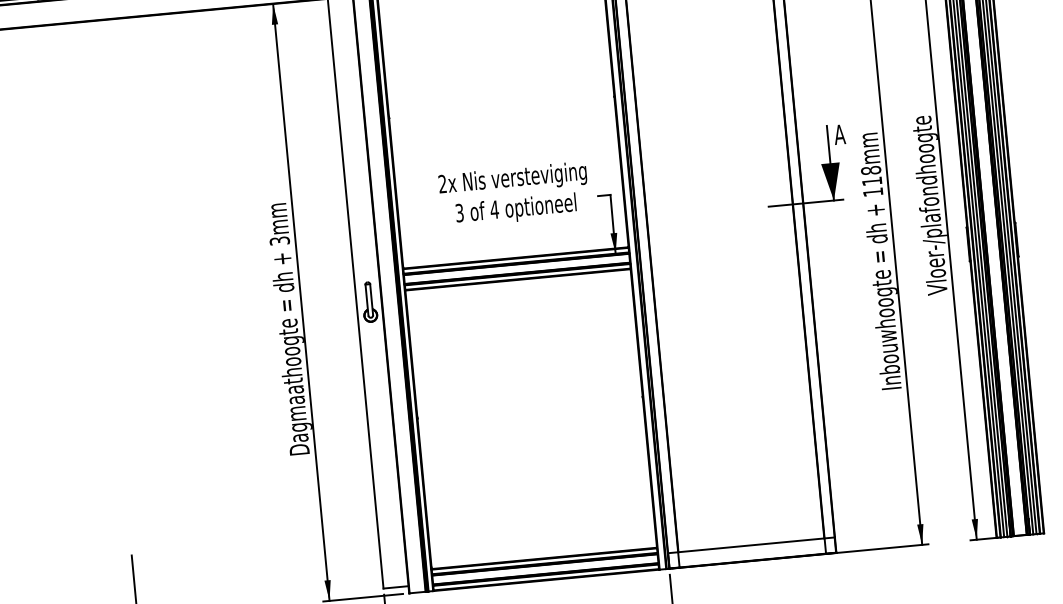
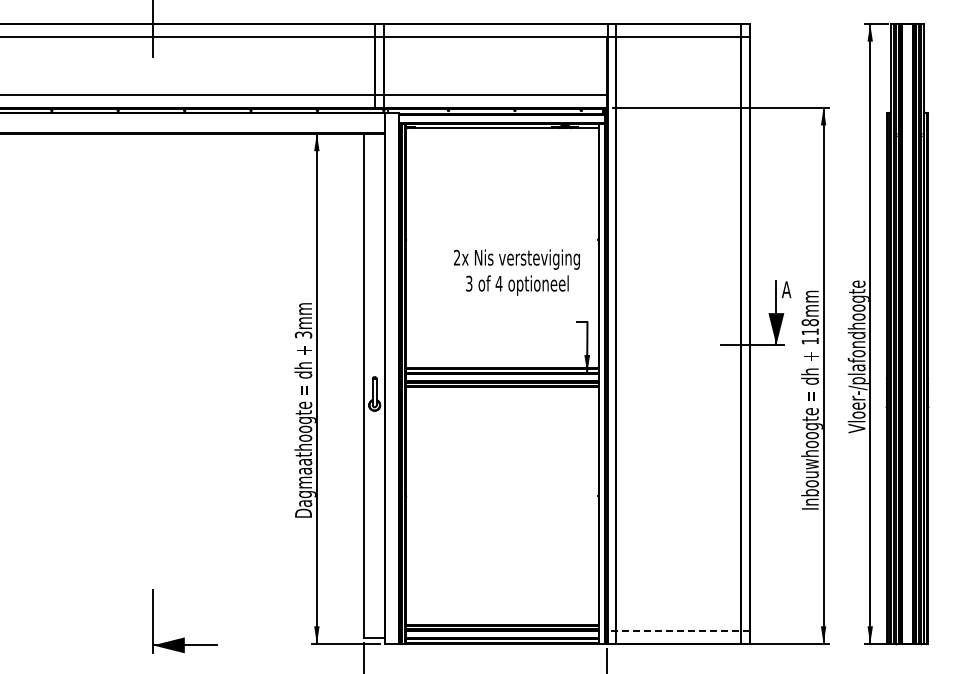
text: (513, 194) -> (516, 272), moved
line: (751, 545) -> (678, 630), solid -> dashed

